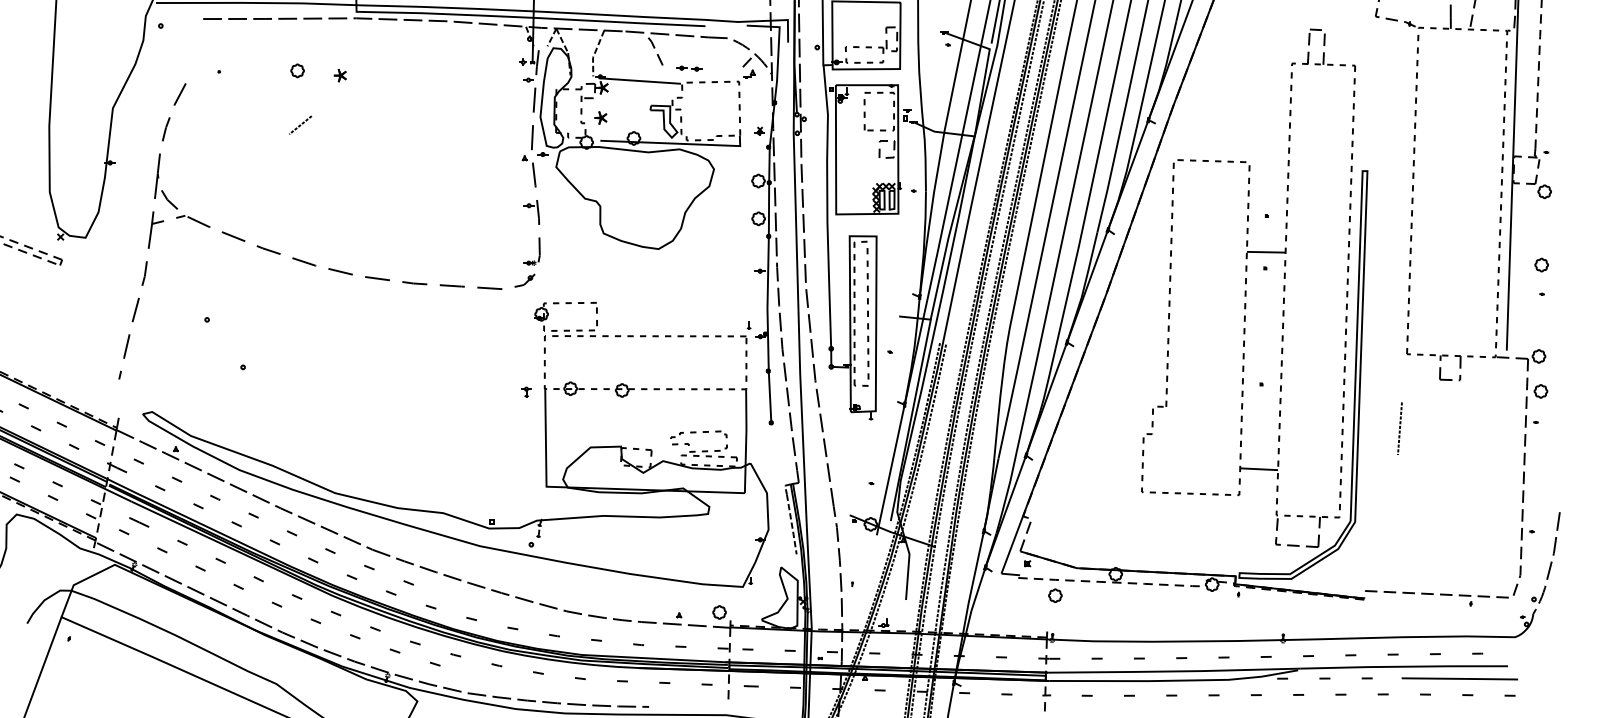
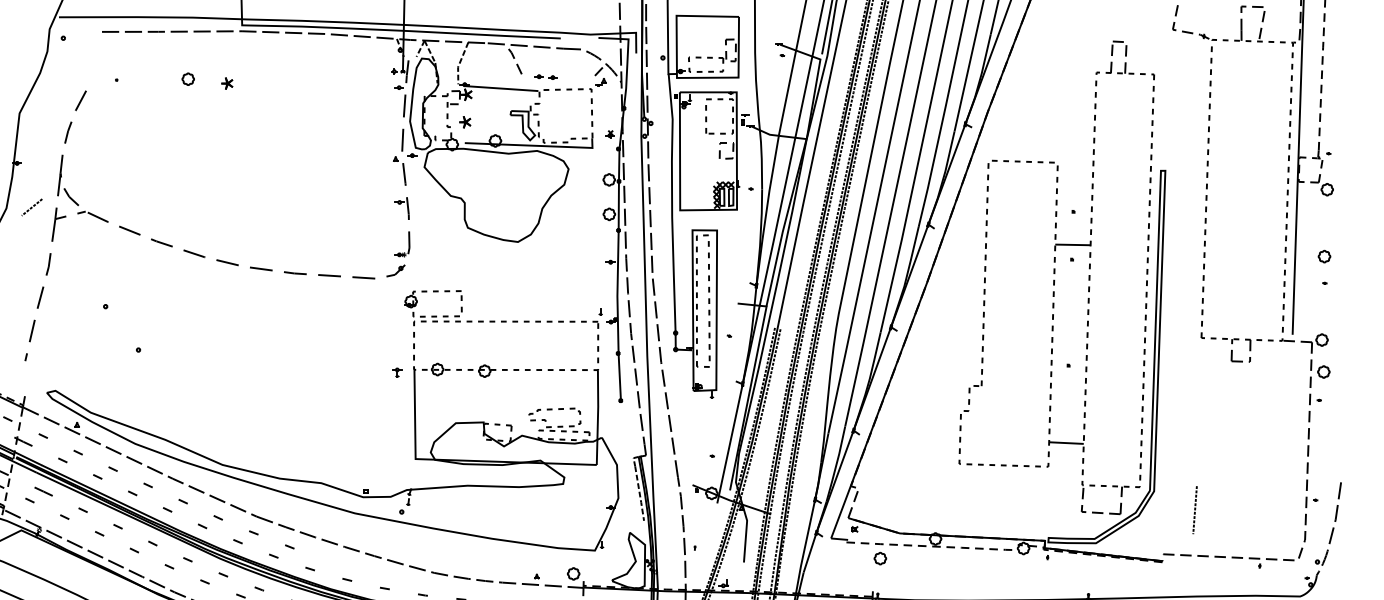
line: (300, 124) -> (32, 206), moved
line: (1399, 428) -> (1194, 509), moved

